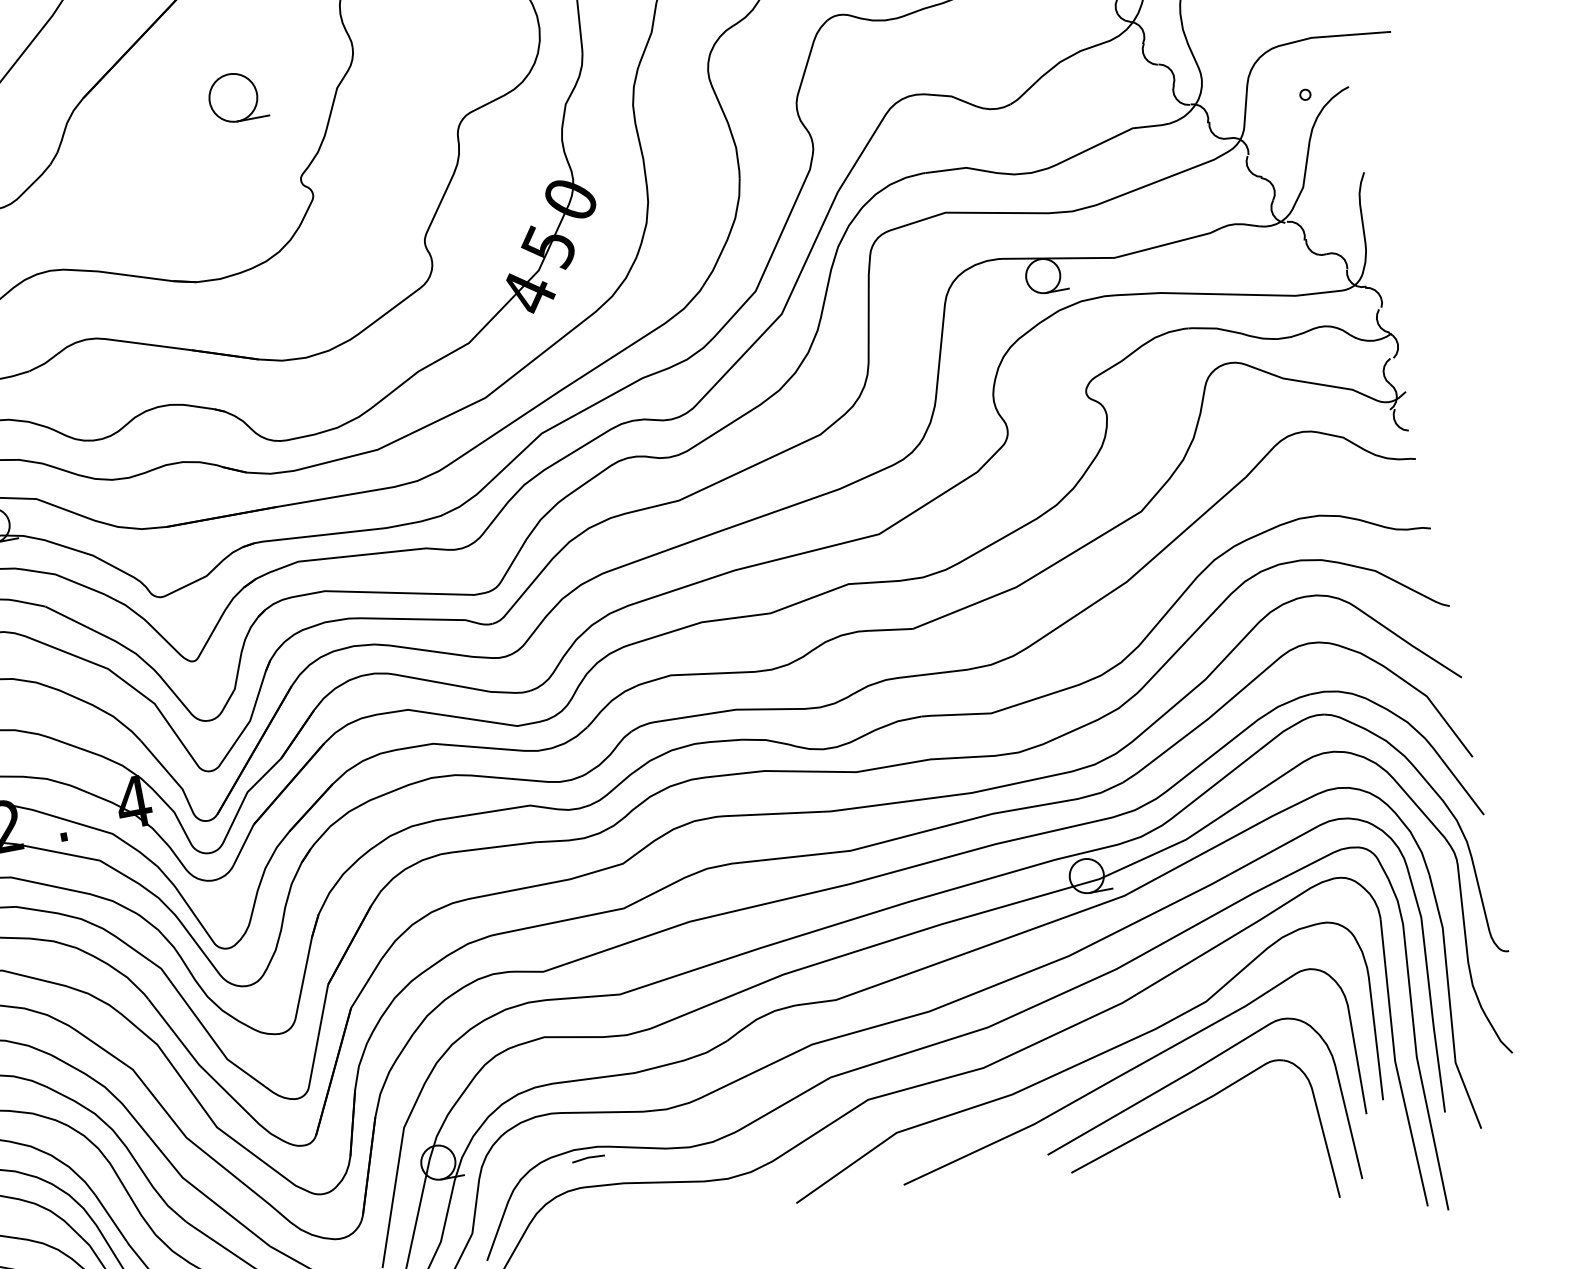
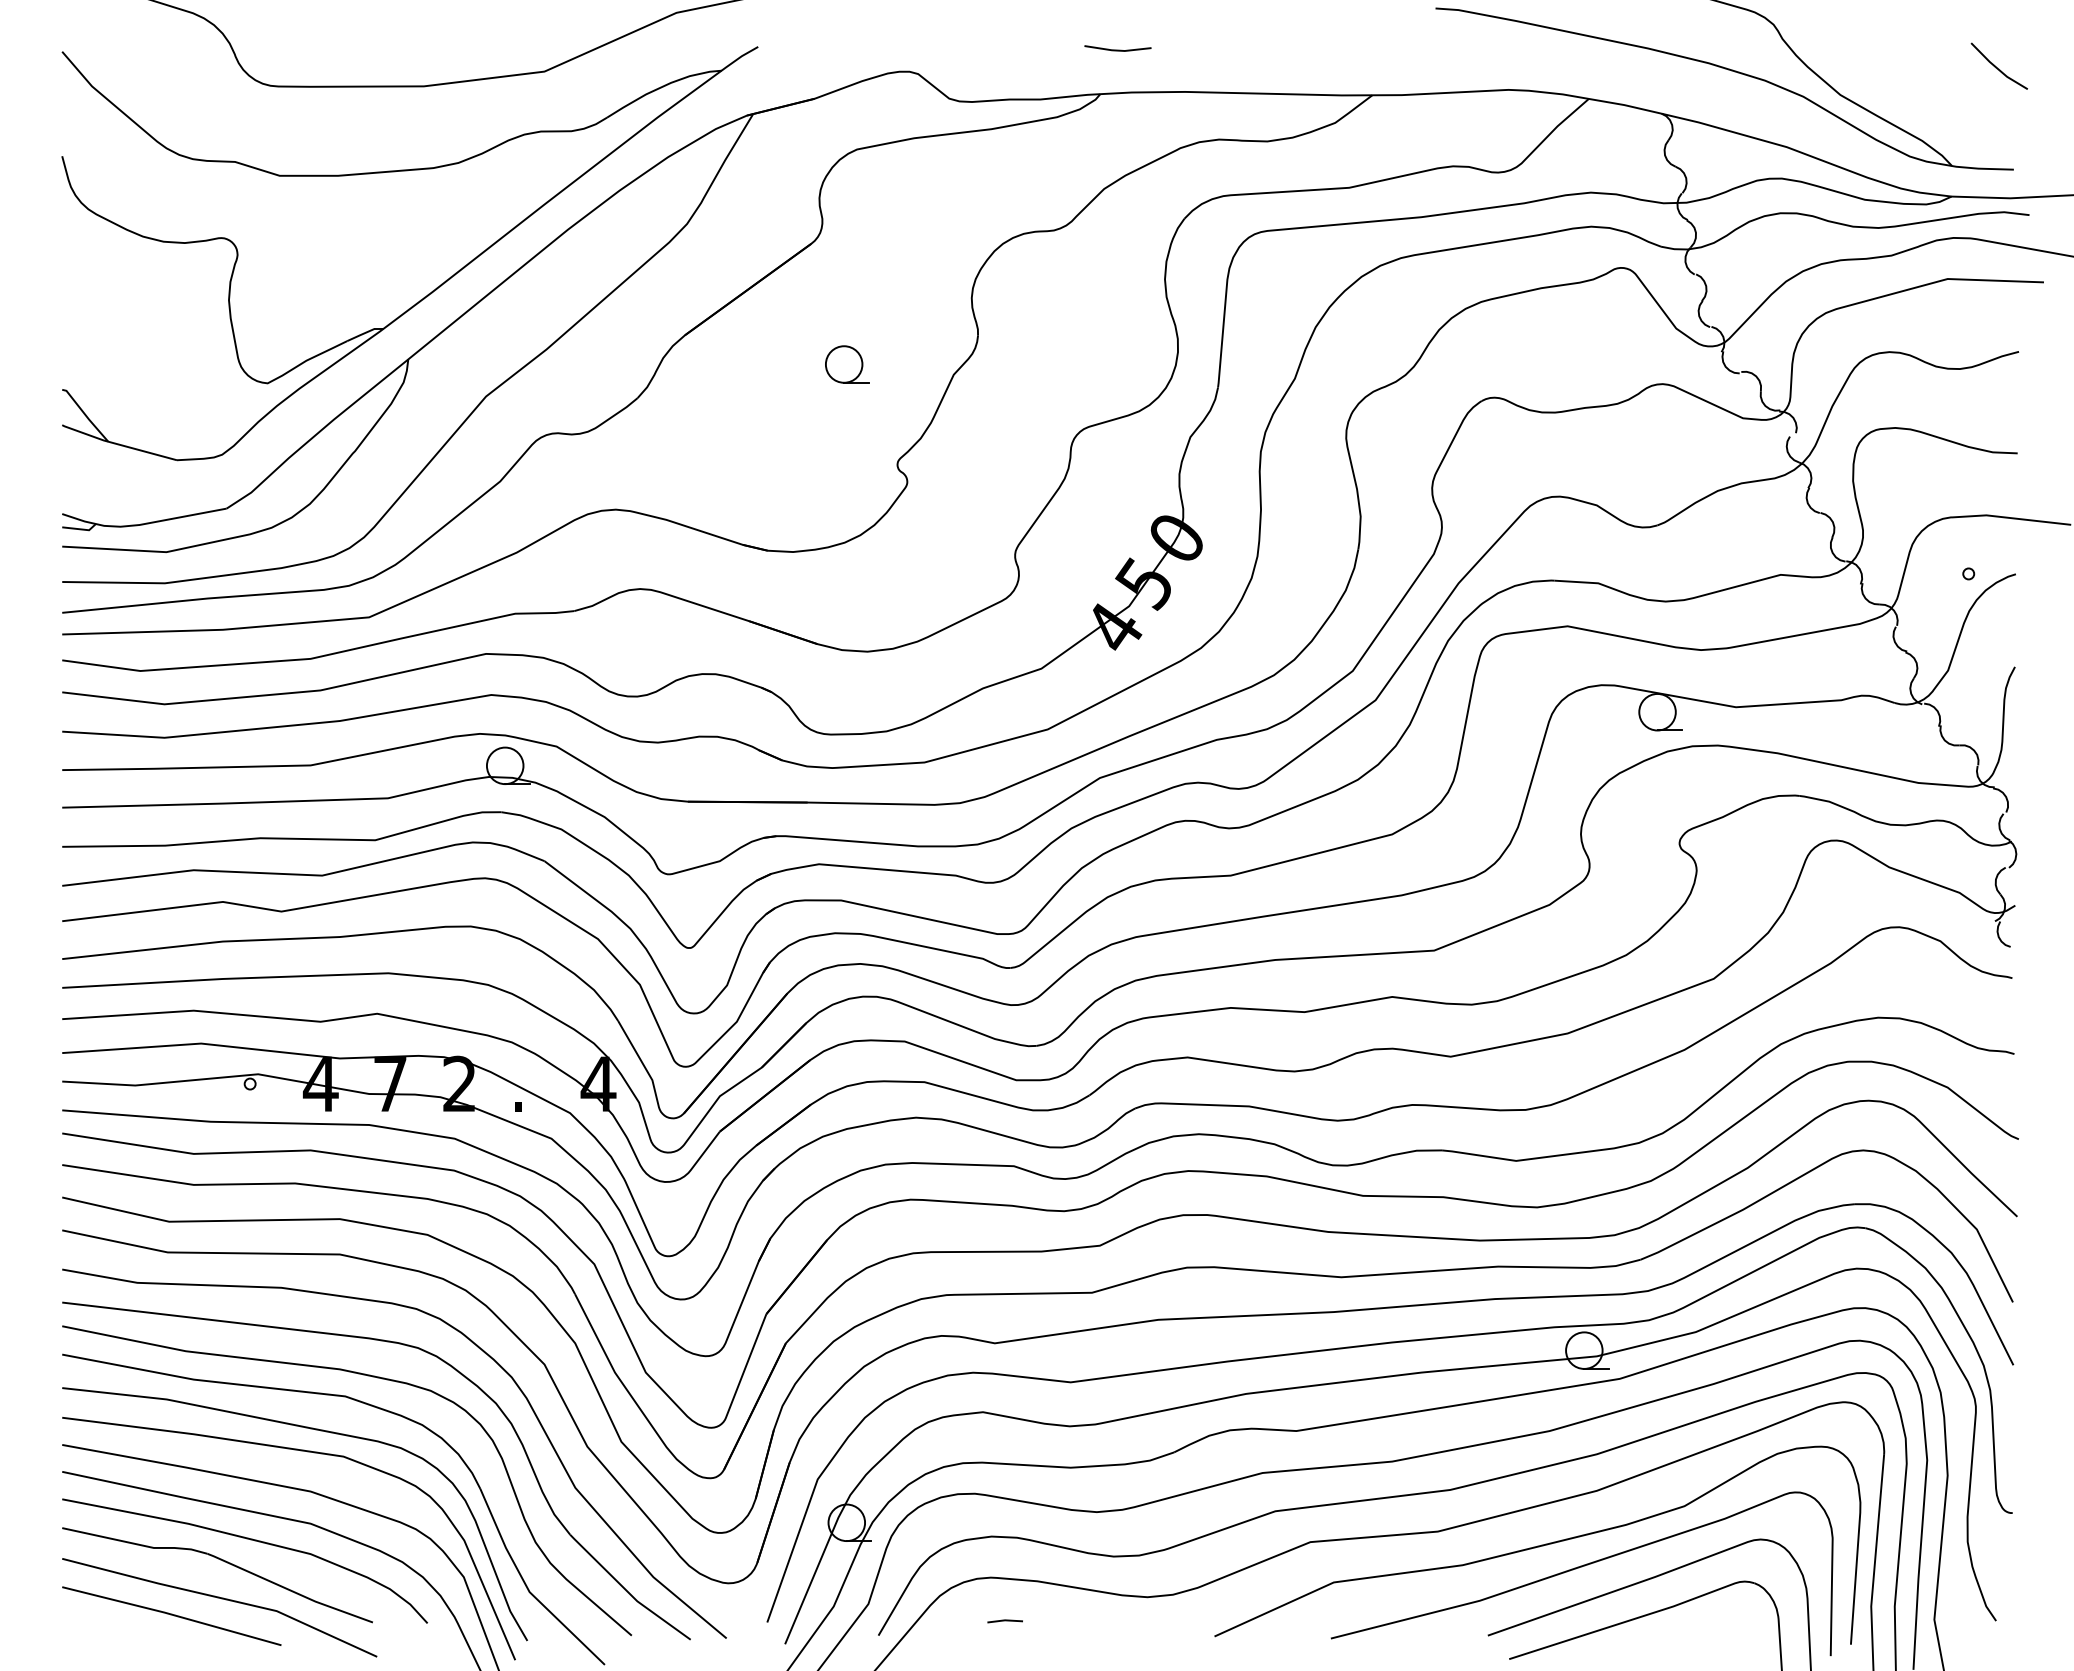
part: (237, 97) -> (847, 364), size x0.71
line: (587, 1158) -> (1004, 1621), moved

